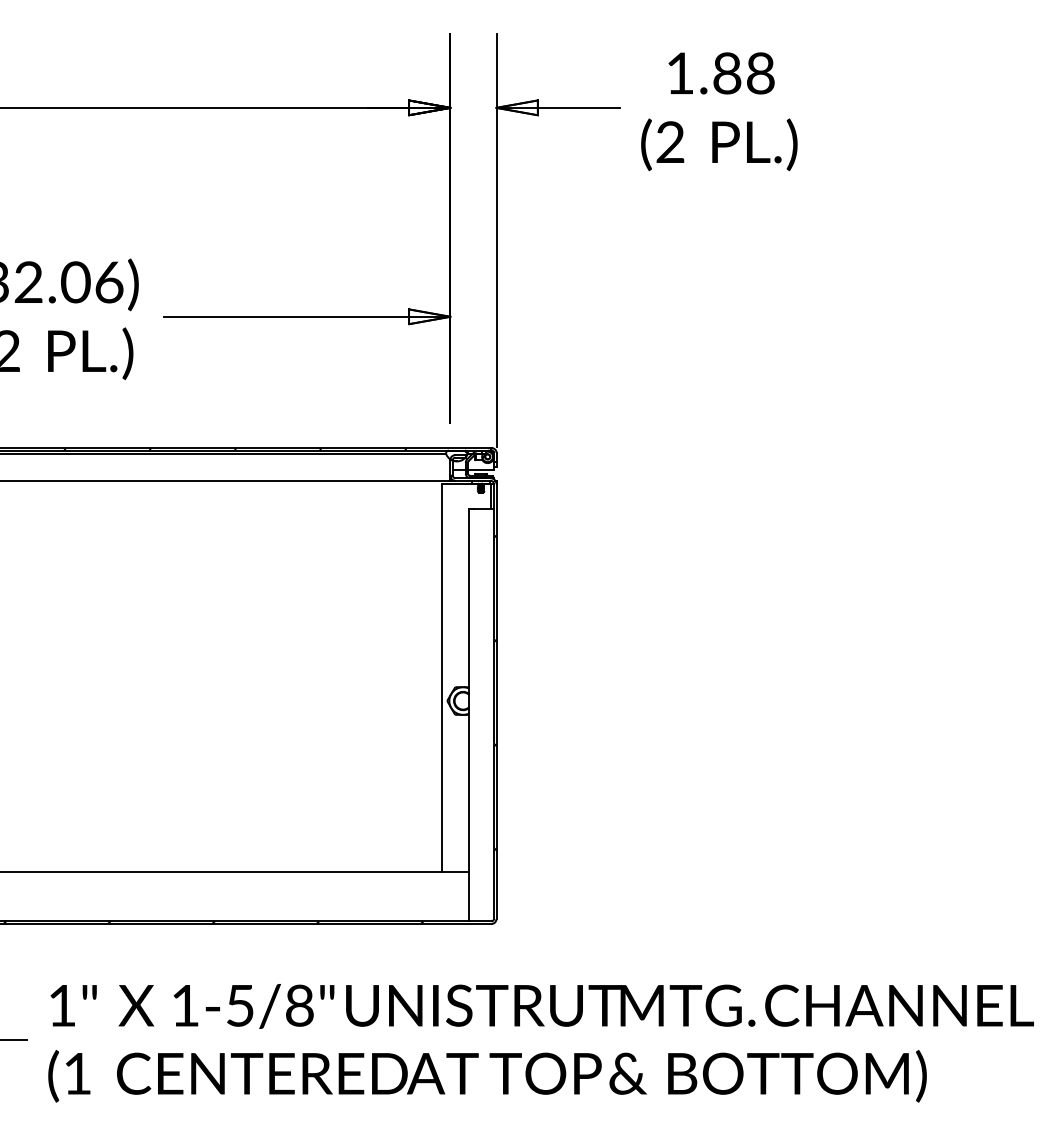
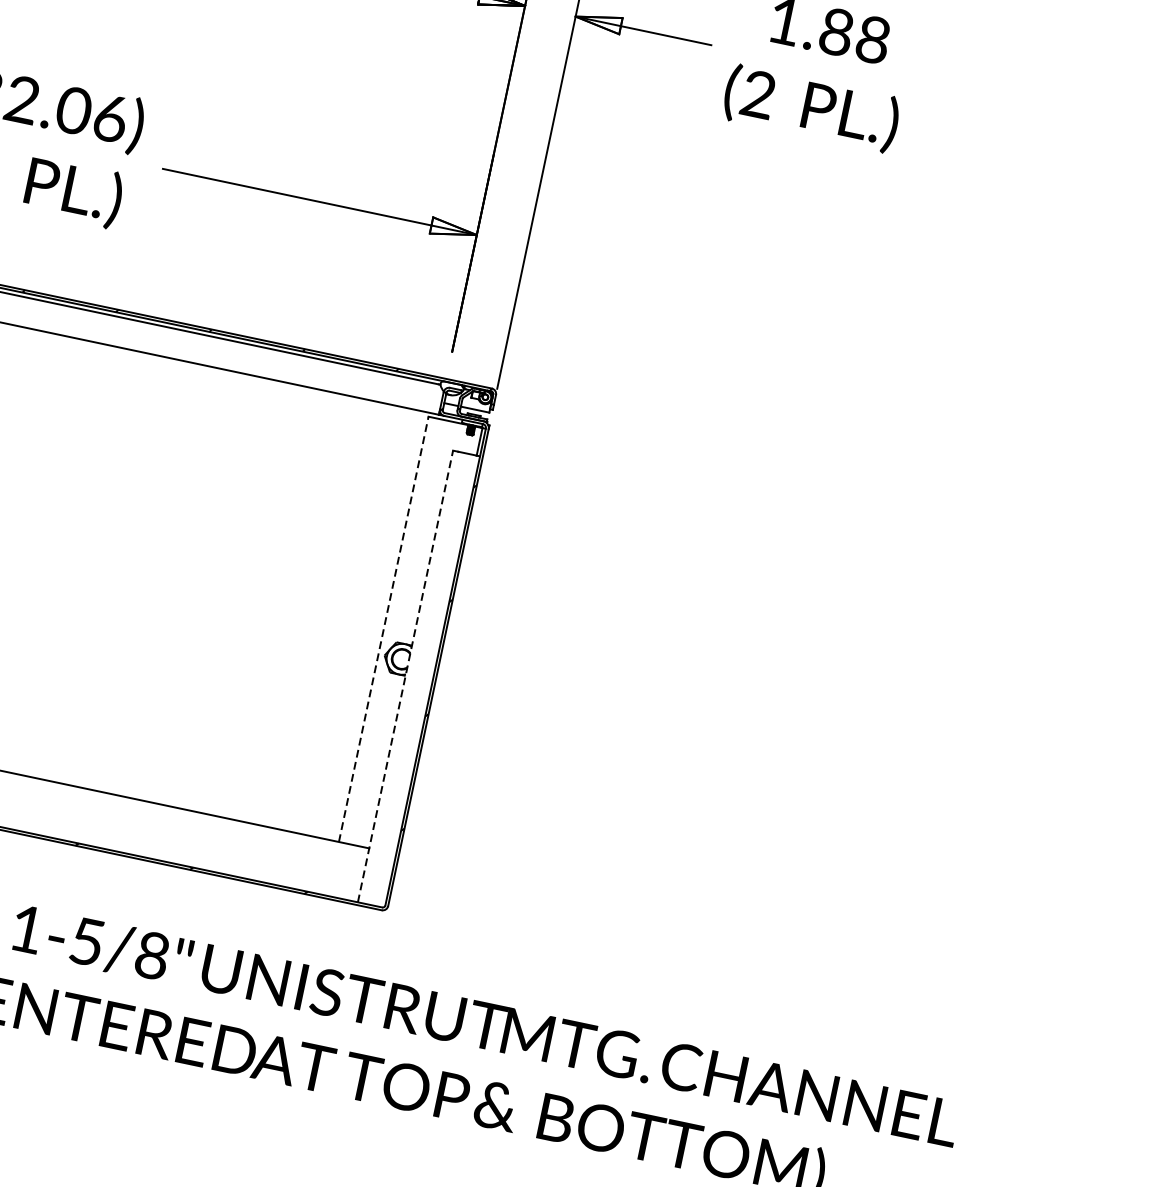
line: (441, 678) -> (383, 629), solid -> dashed
line: (469, 715) -> (405, 676), solid -> dashed

